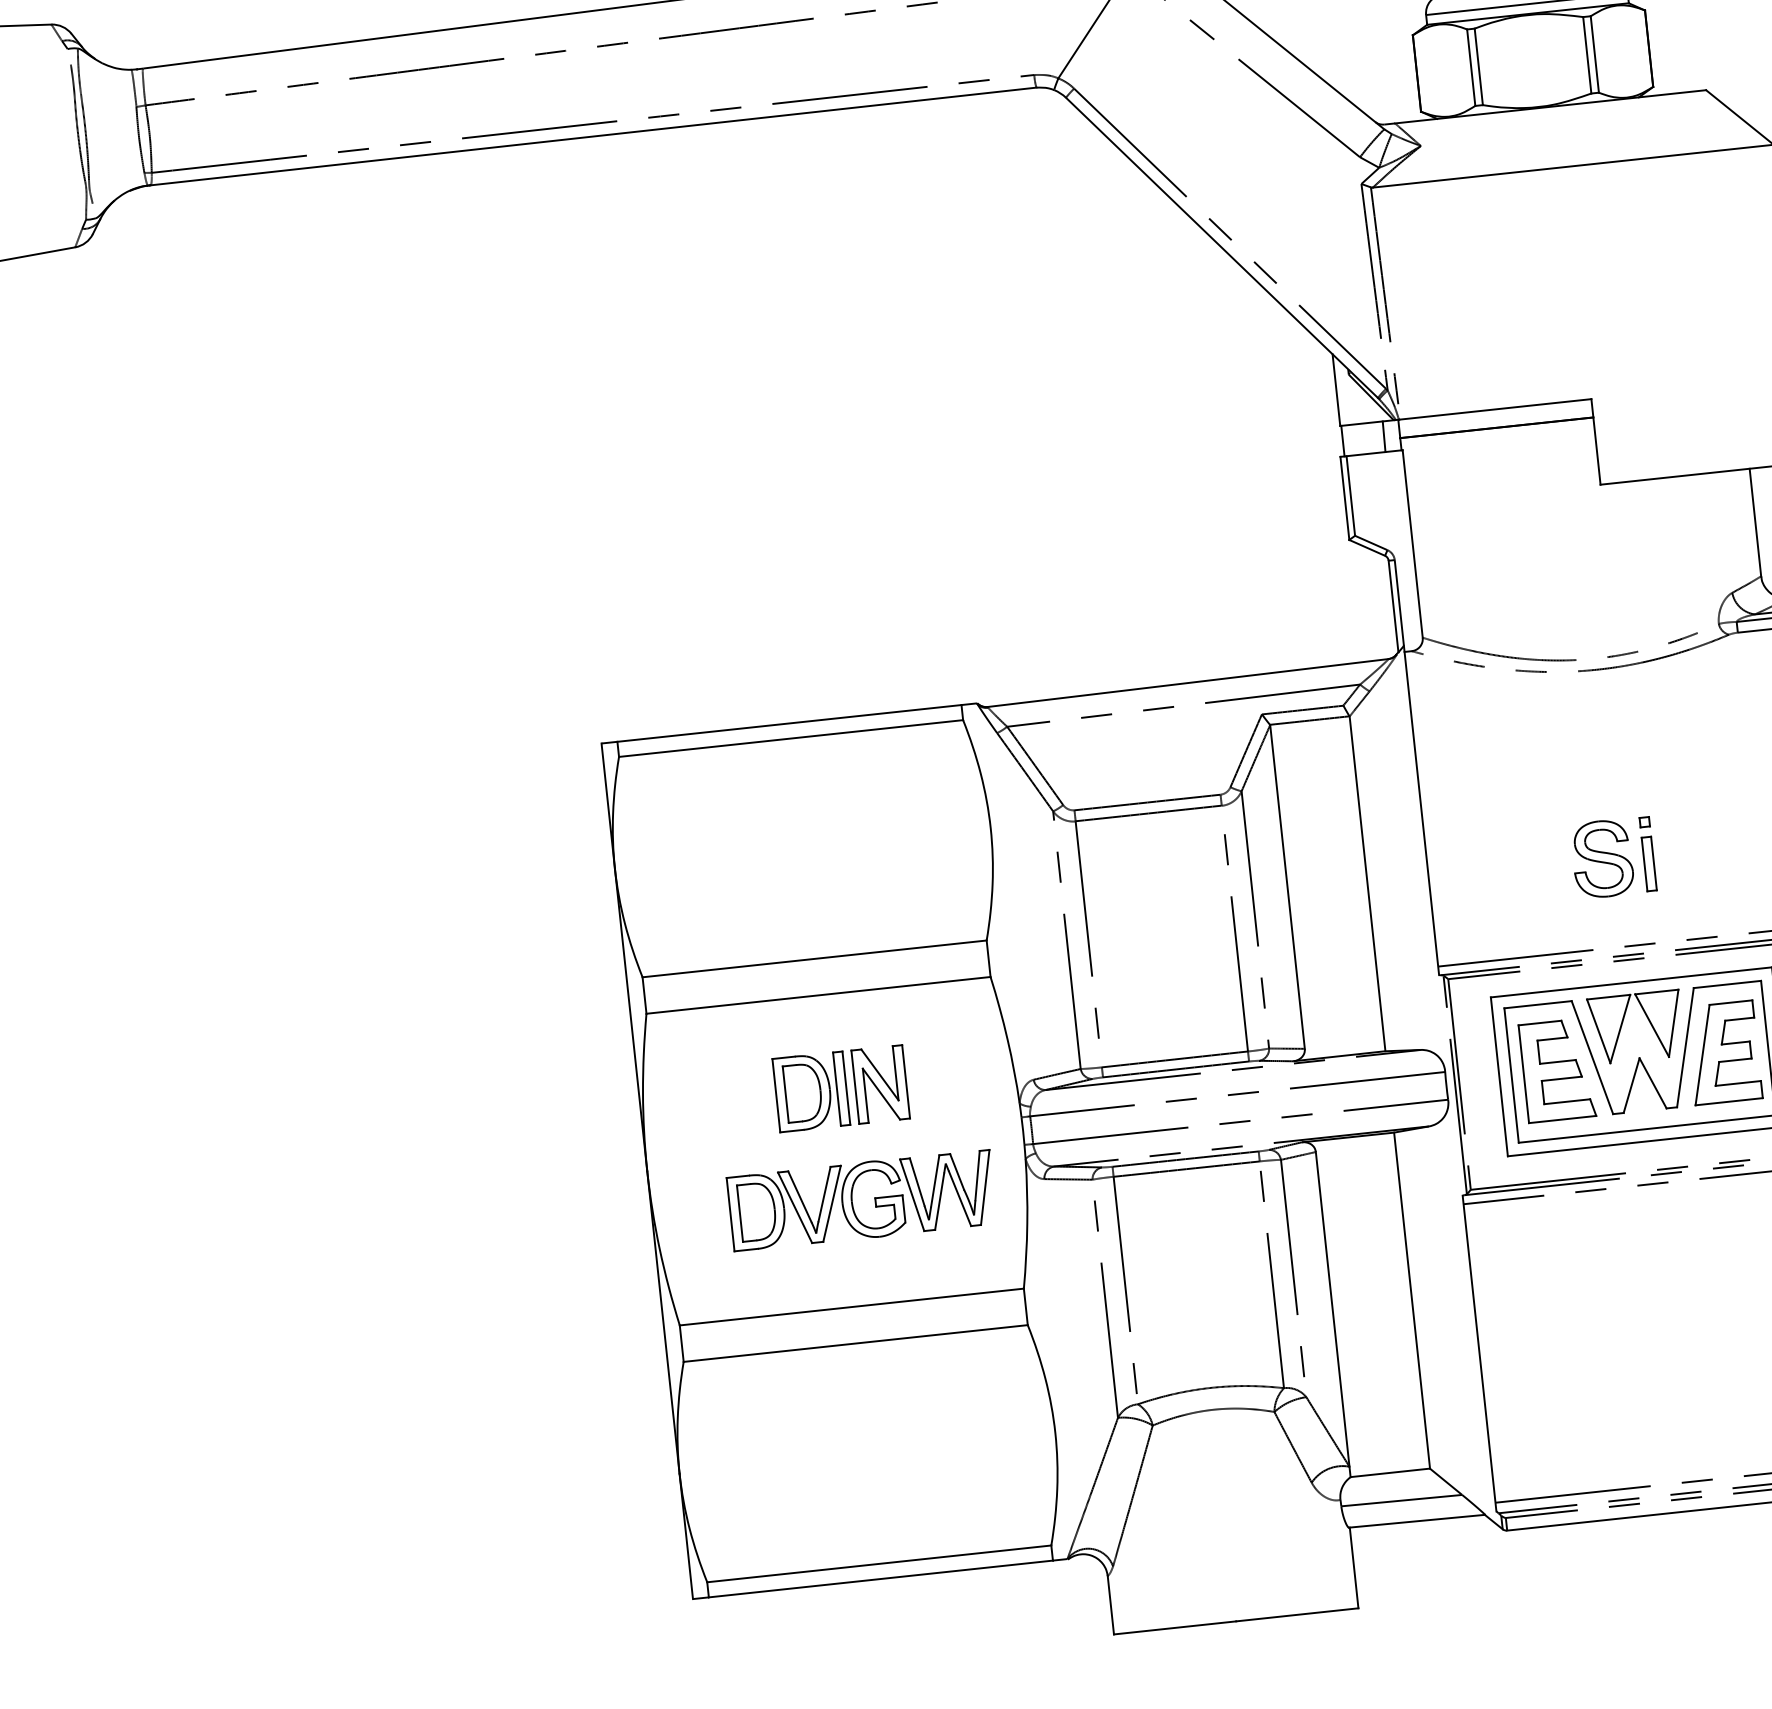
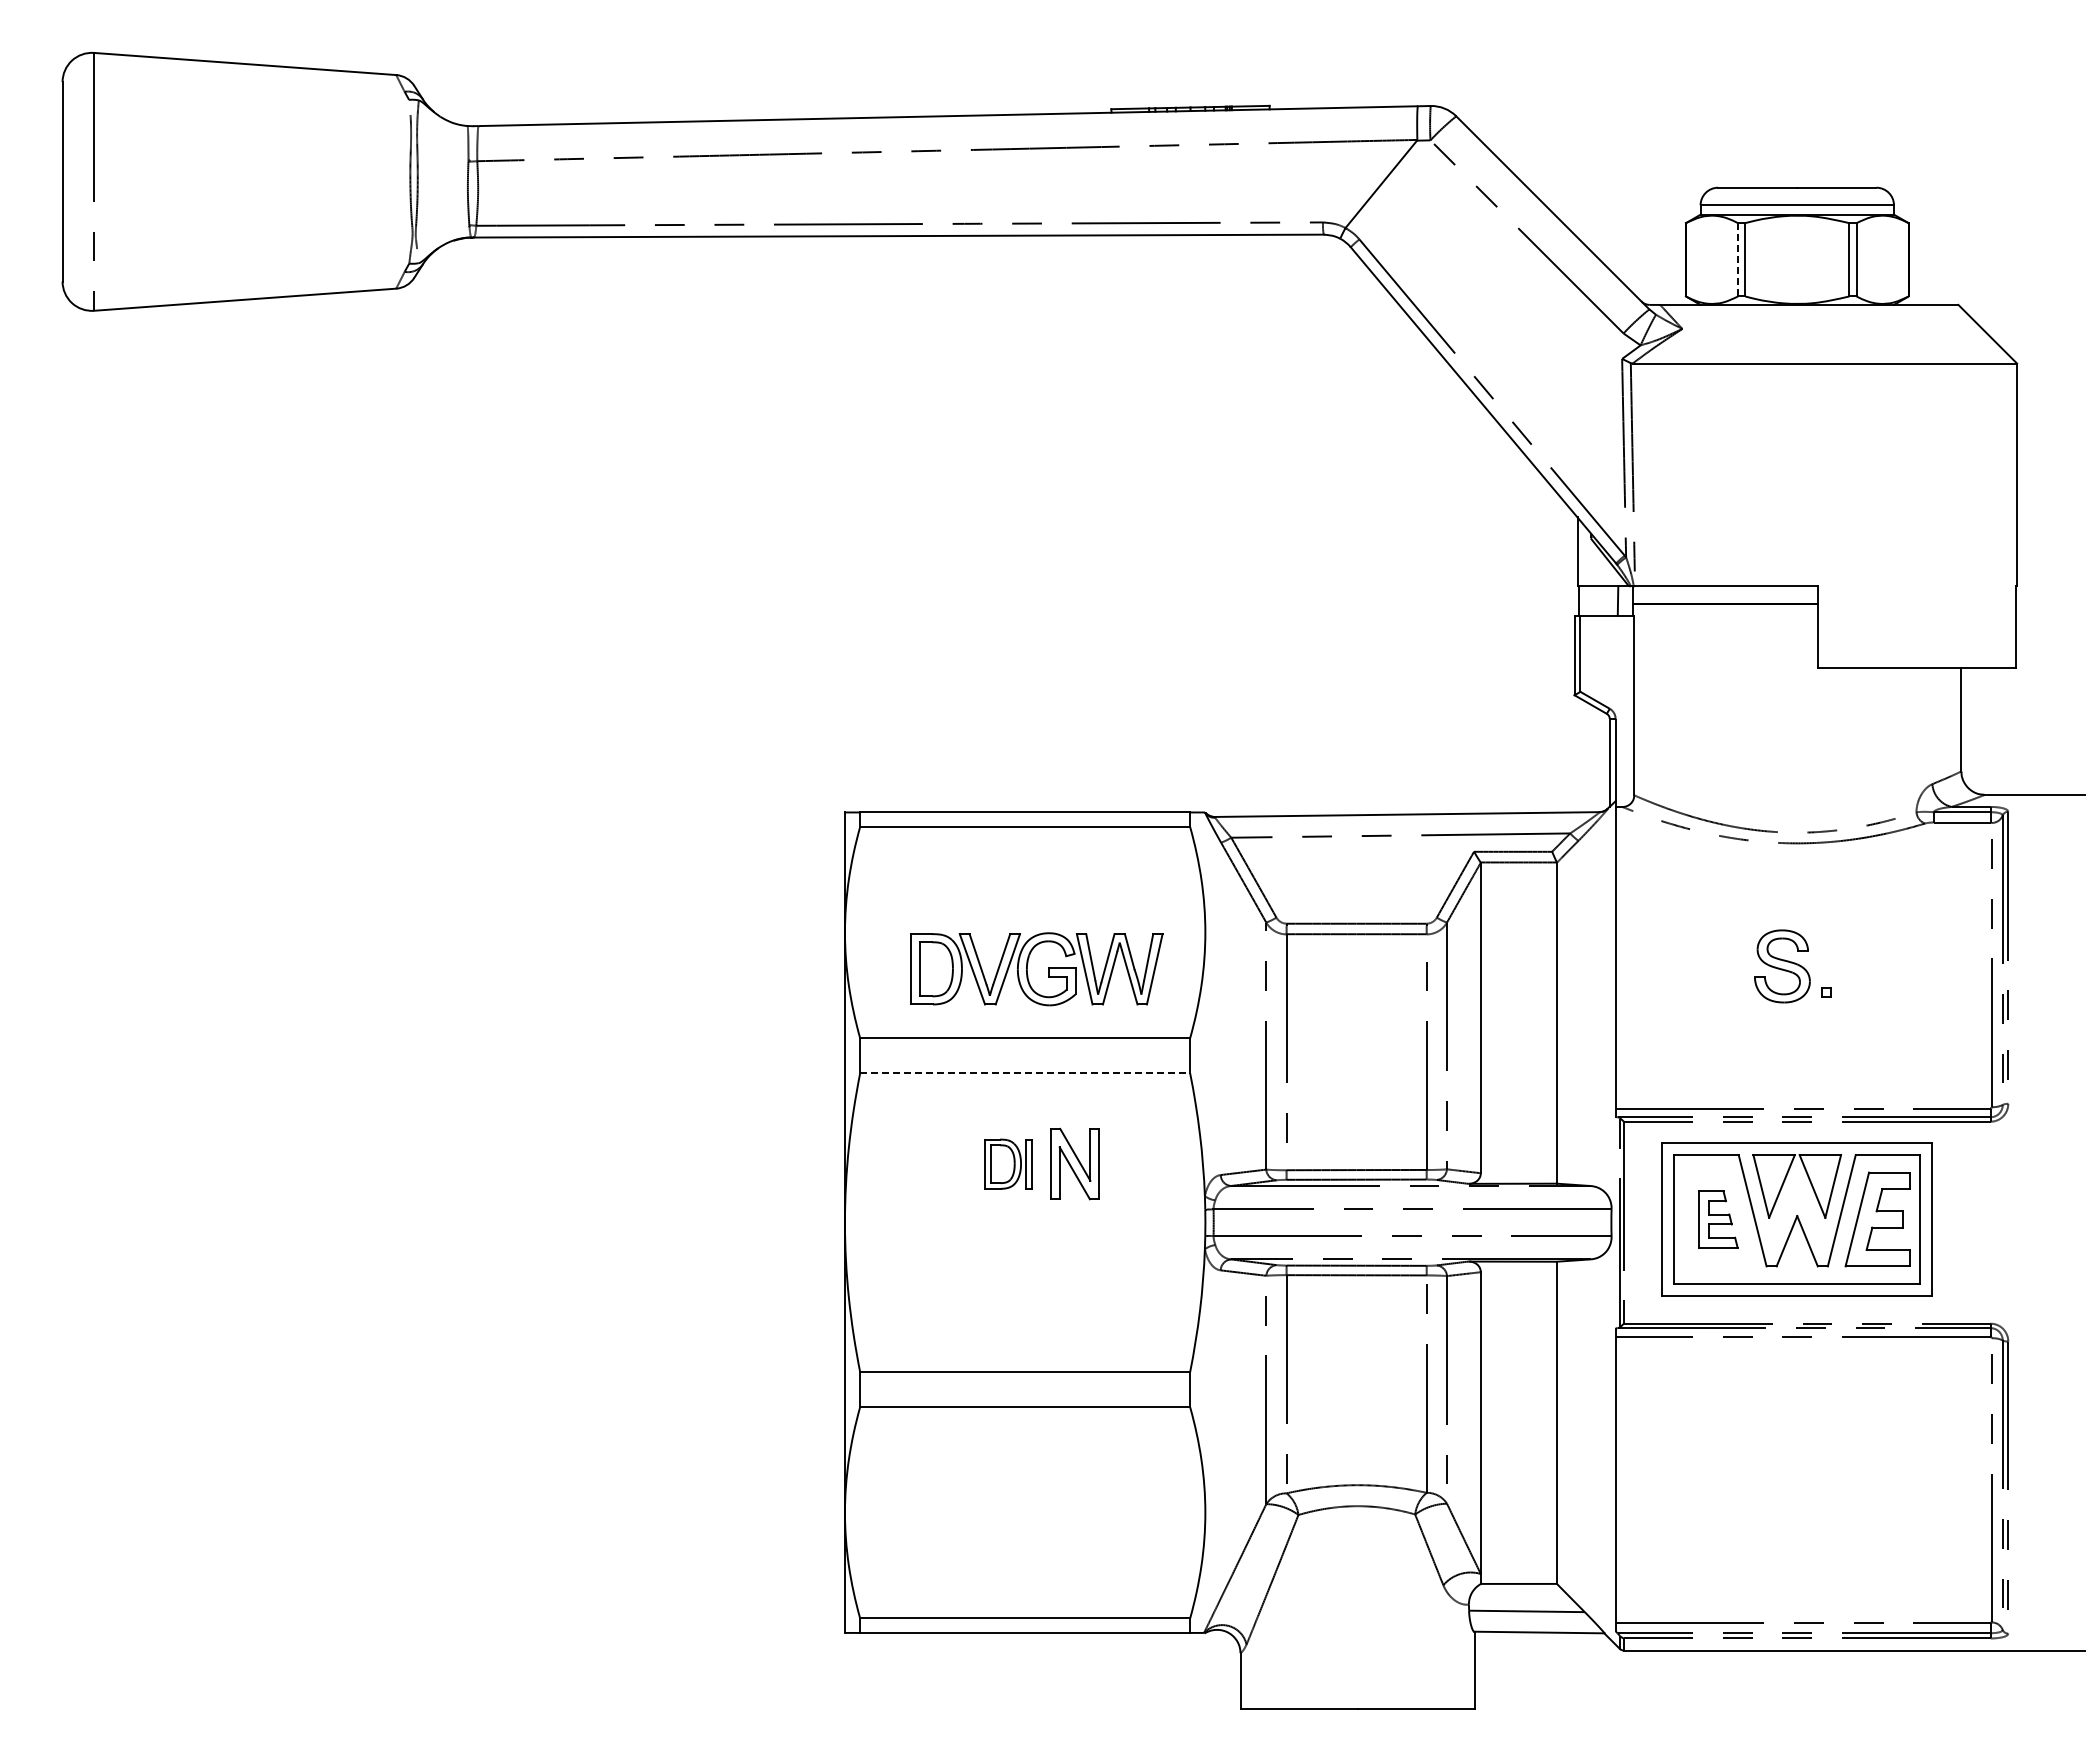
line: (1471, 67) -> (1738, 259), solid -> dashed
part: (1602, 859) -> (1782, 966), moved
part: (1649, 863) -> (1826, 1032), removed
line: (818, 995) -> (1025, 1073), solid -> dashed
part: (1557, 1070) -> (1718, 1219), size x0.6
part: (811, 1092) -> (1008, 1164), size x0.7
part: (852, 1201) -> (1027, 969), moved

